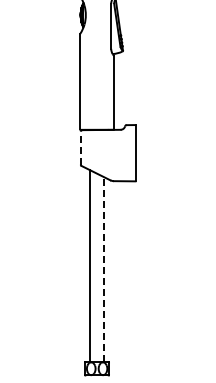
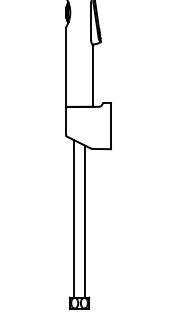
line: (80, 147) -> (65, 121), dashed -> solid
line: (104, 269) -> (85, 221), dashed -> solid

